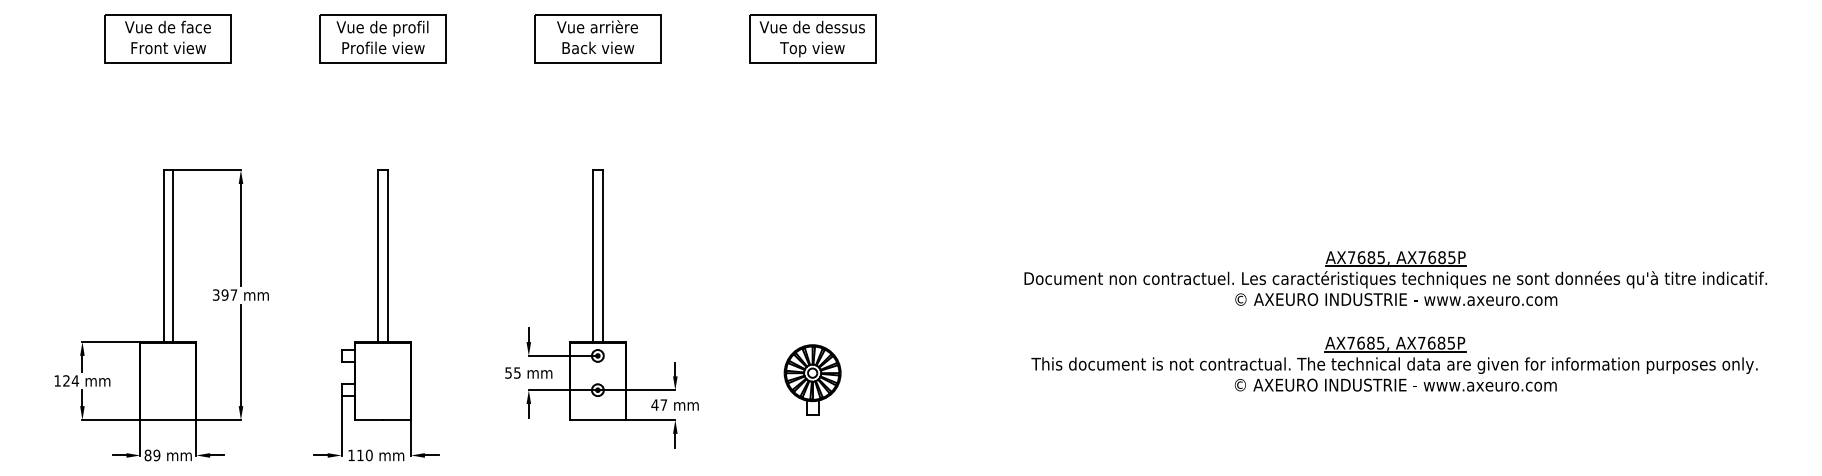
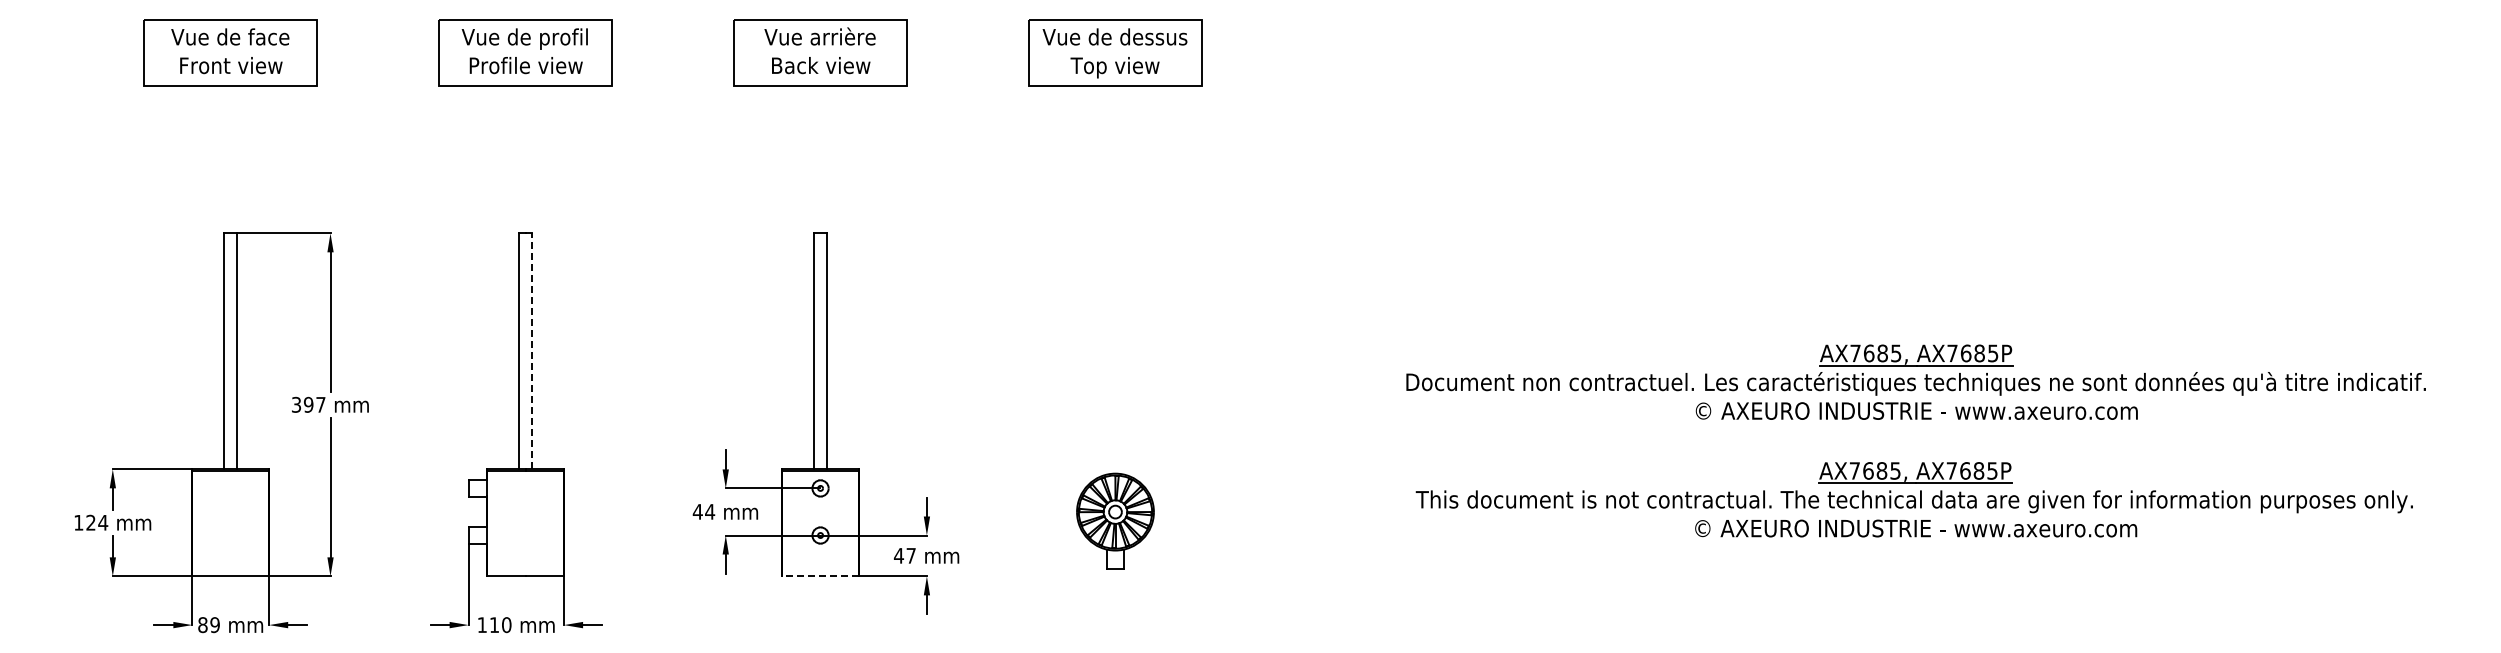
line: (388, 255) -> (532, 350), solid -> dashed
text: (512, 372) -> (703, 511), 55 -> 44
line: (597, 420) -> (820, 576), solid -> dashed

